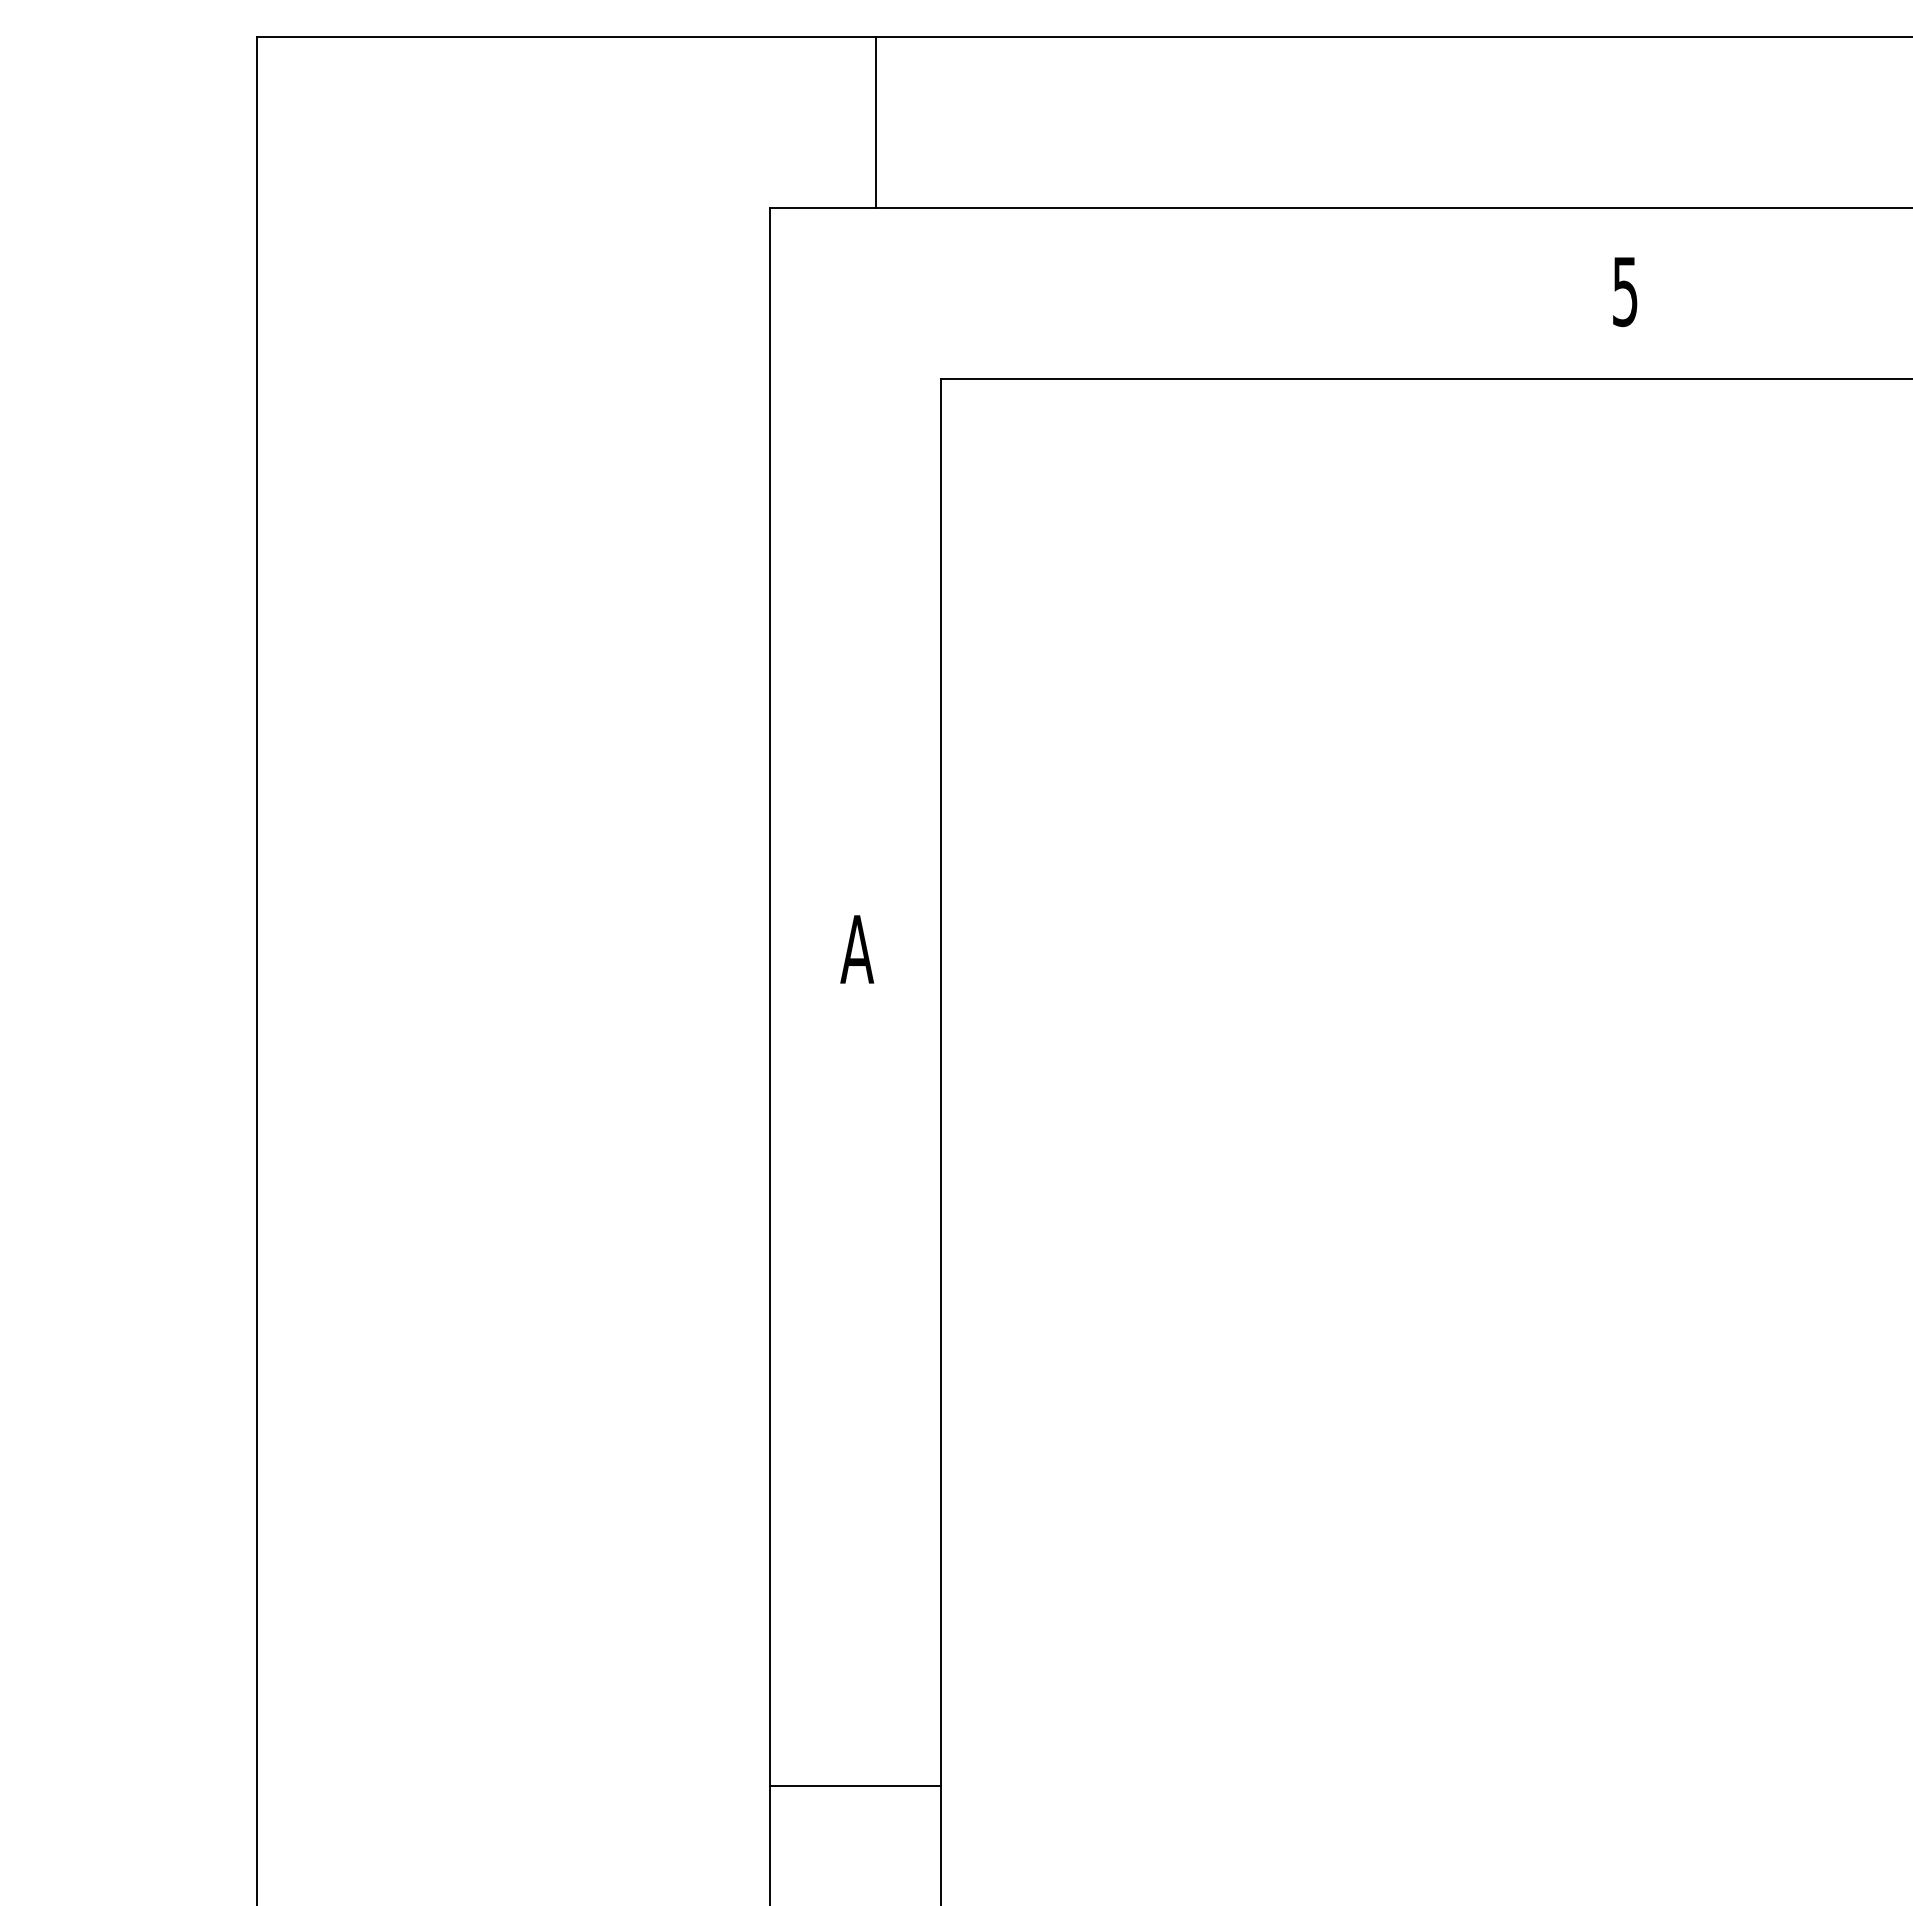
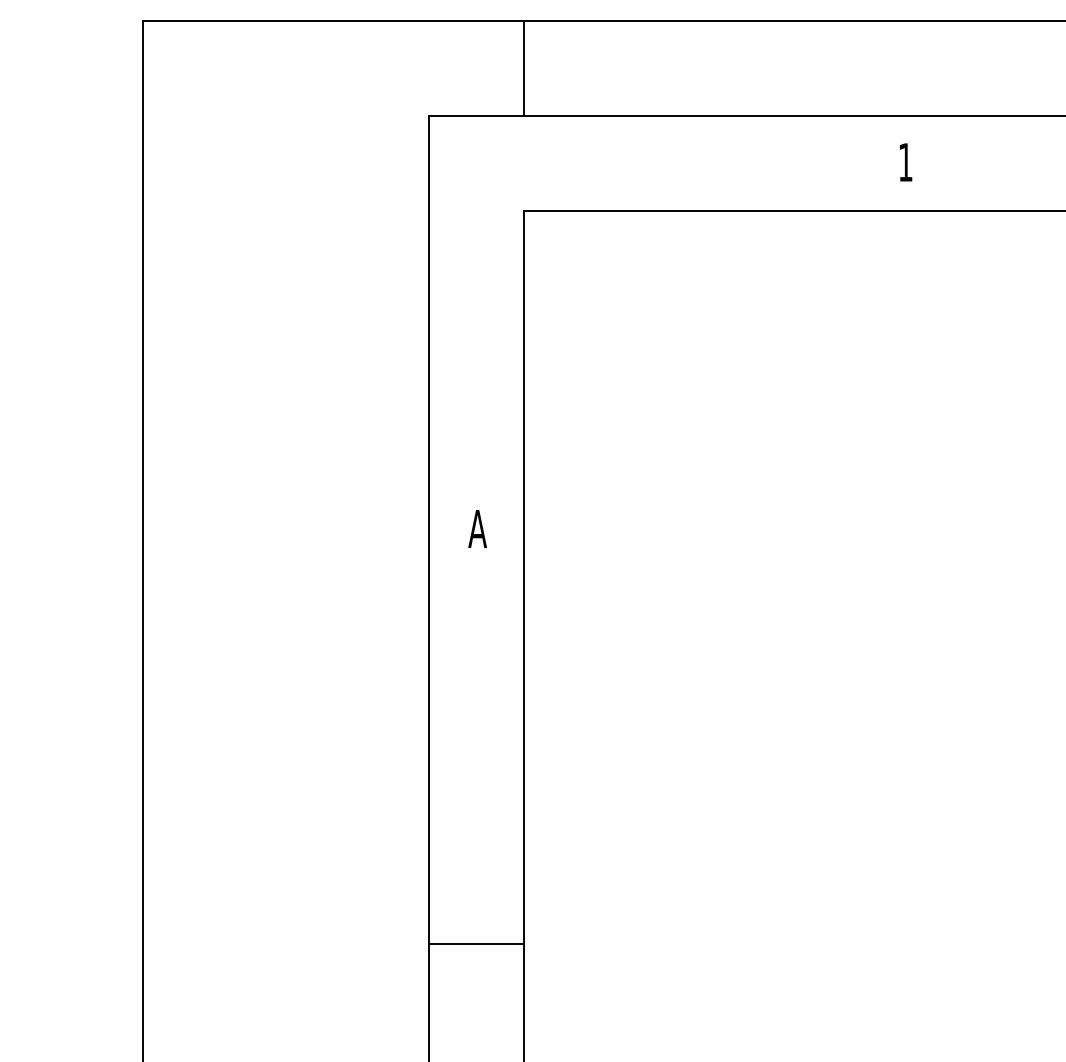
line: (876, 121) -> (524, 67), moved
text: (1624, 291) -> (905, 162), 5 -> 1
line: (855, 1784) -> (476, 943), moved

